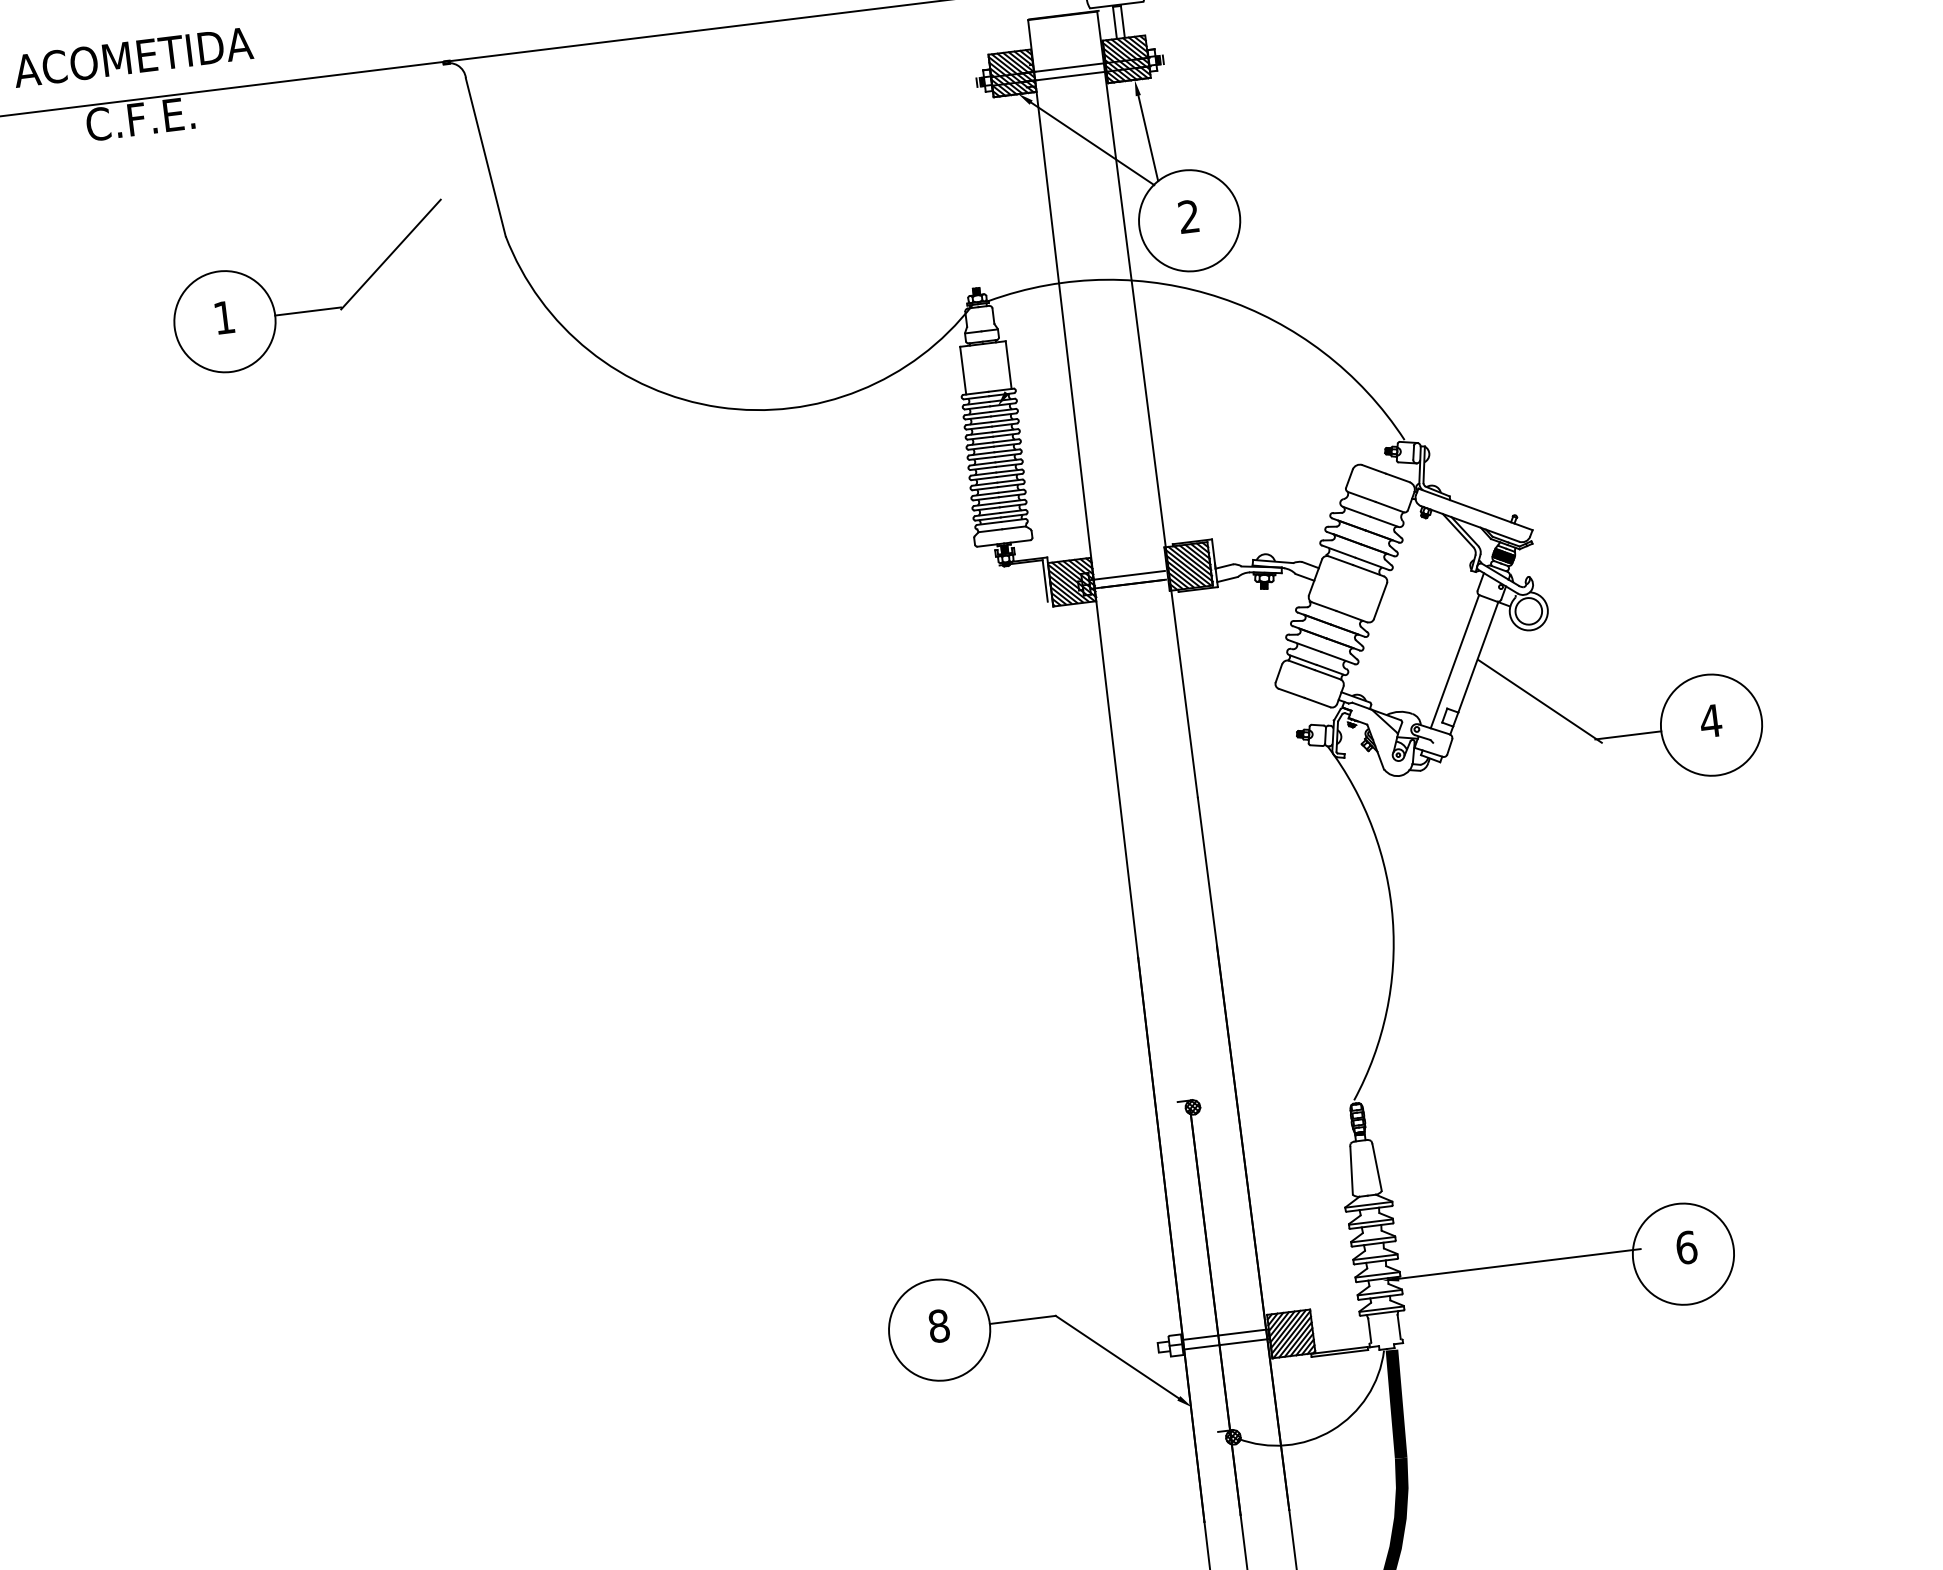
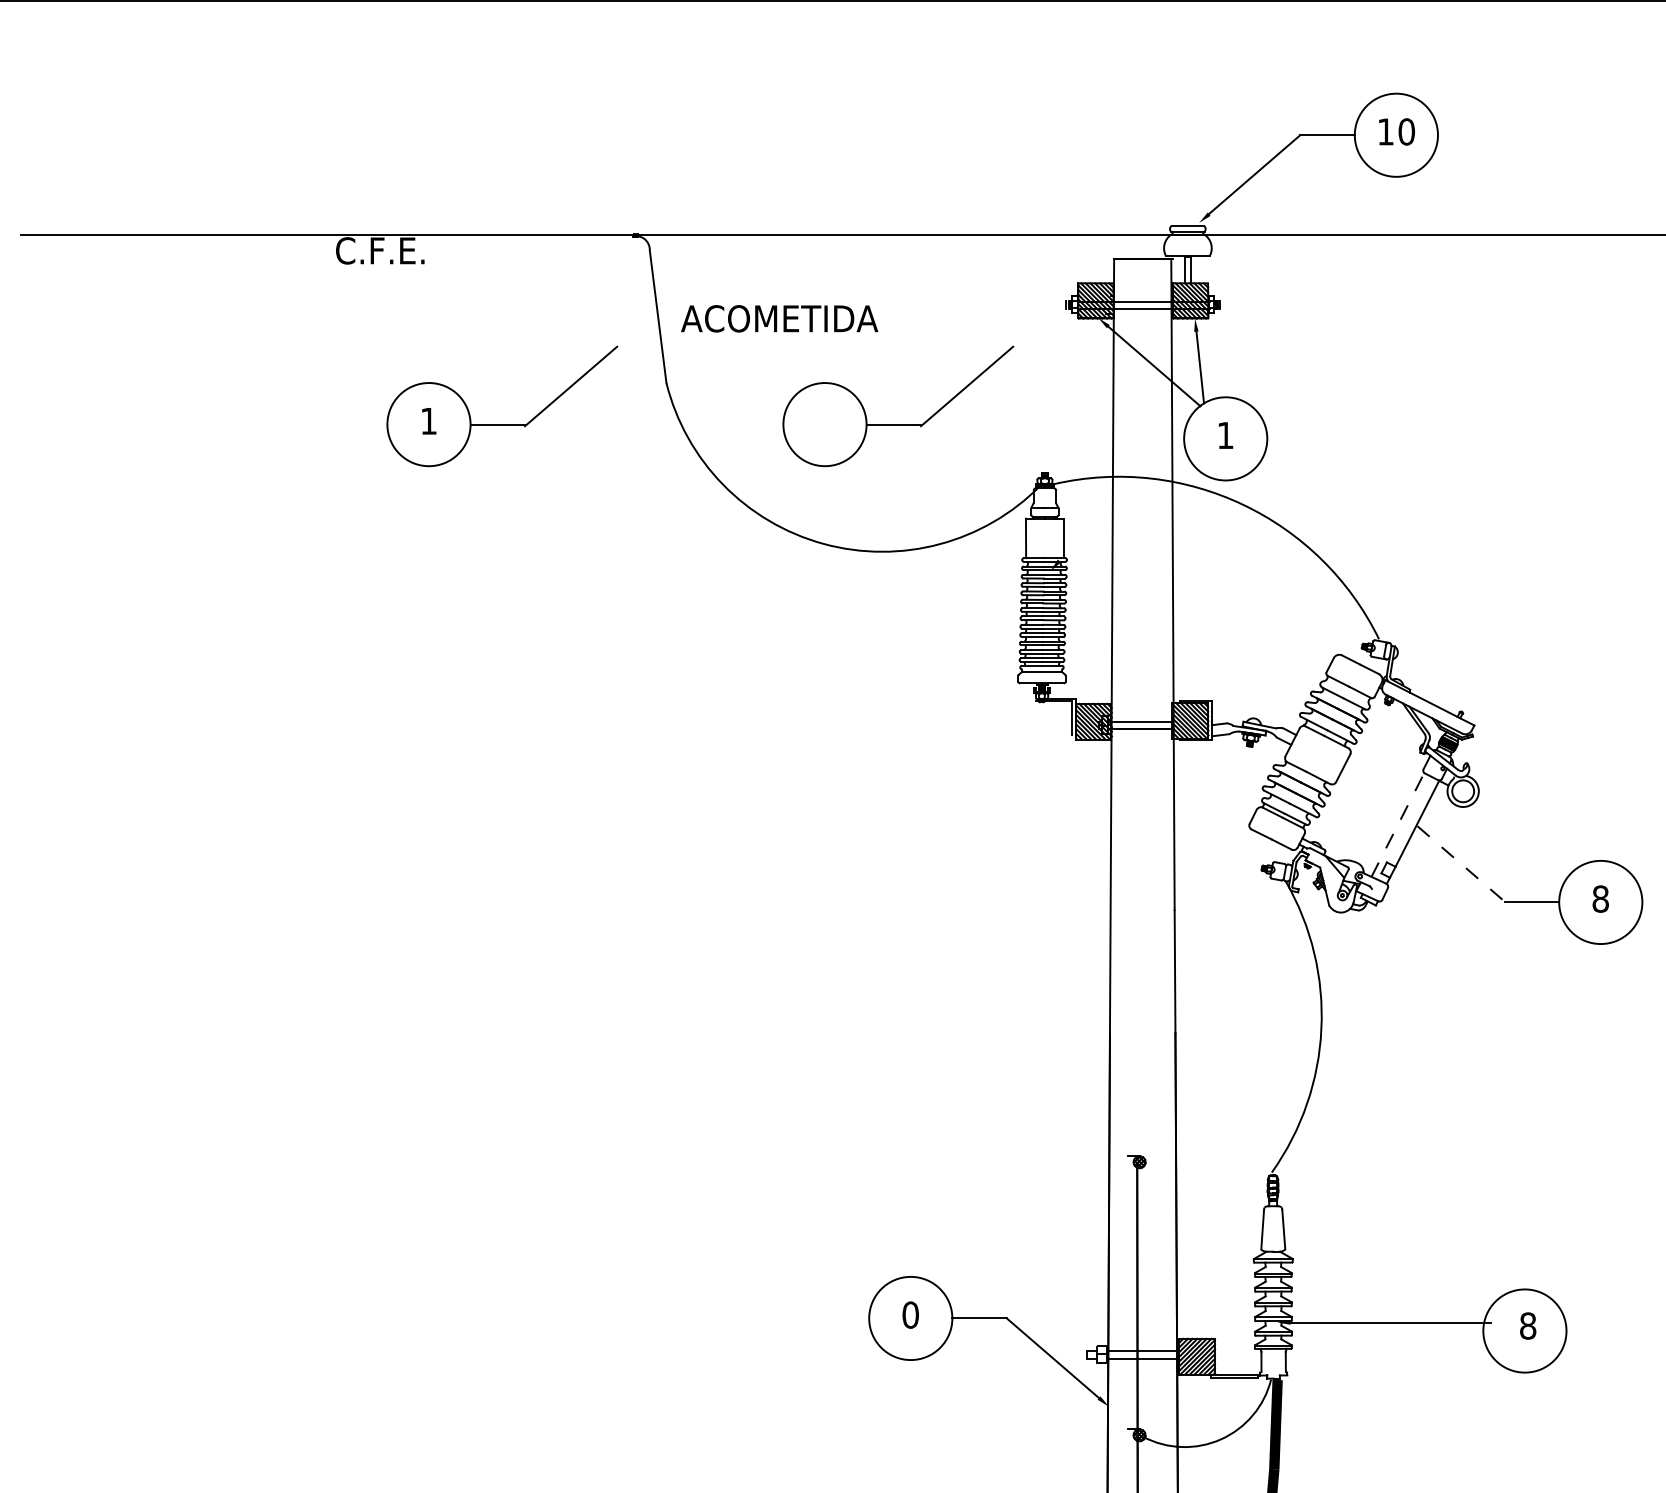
text: (132, 56) -> (779, 318), moved
text: (1188, 215) -> (1225, 434), 2 -> 1
part: (792, 251) -> (898, 424), added
line: (1455, 661) -> (1398, 824), solid -> dashed
line: (1540, 702) -> (1463, 866), solid -> dashed
text: (1710, 720) -> (1600, 898), 4 -> 8
text: (1686, 1247) -> (1528, 1325), 6 -> 8
text: (938, 1325) -> (910, 1314), 8 -> 0

